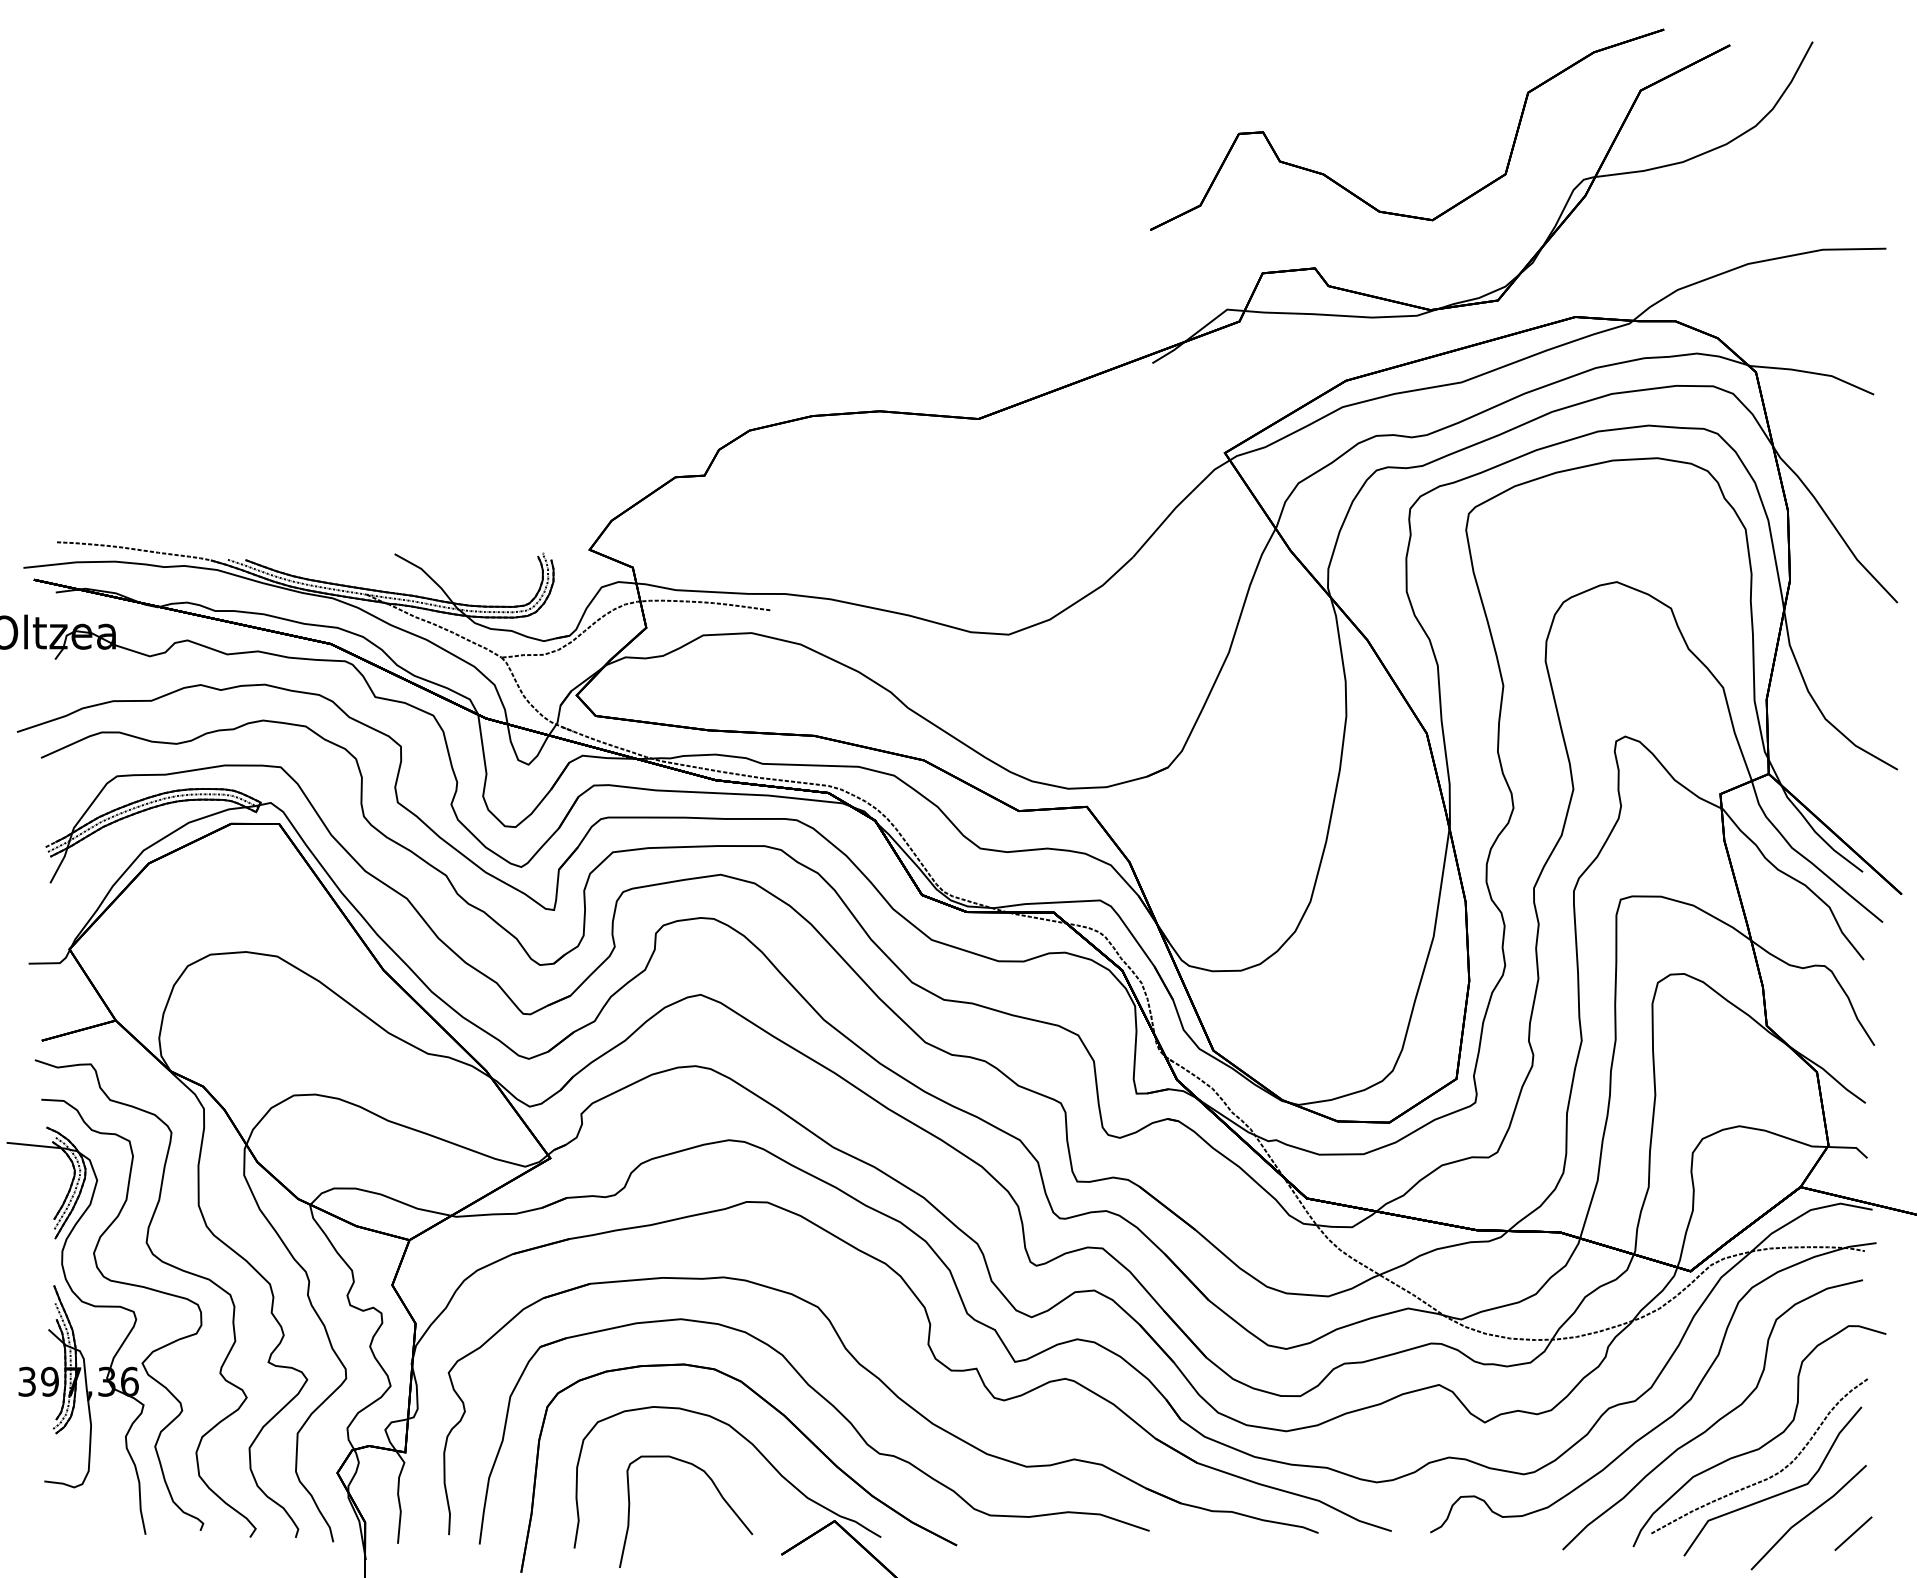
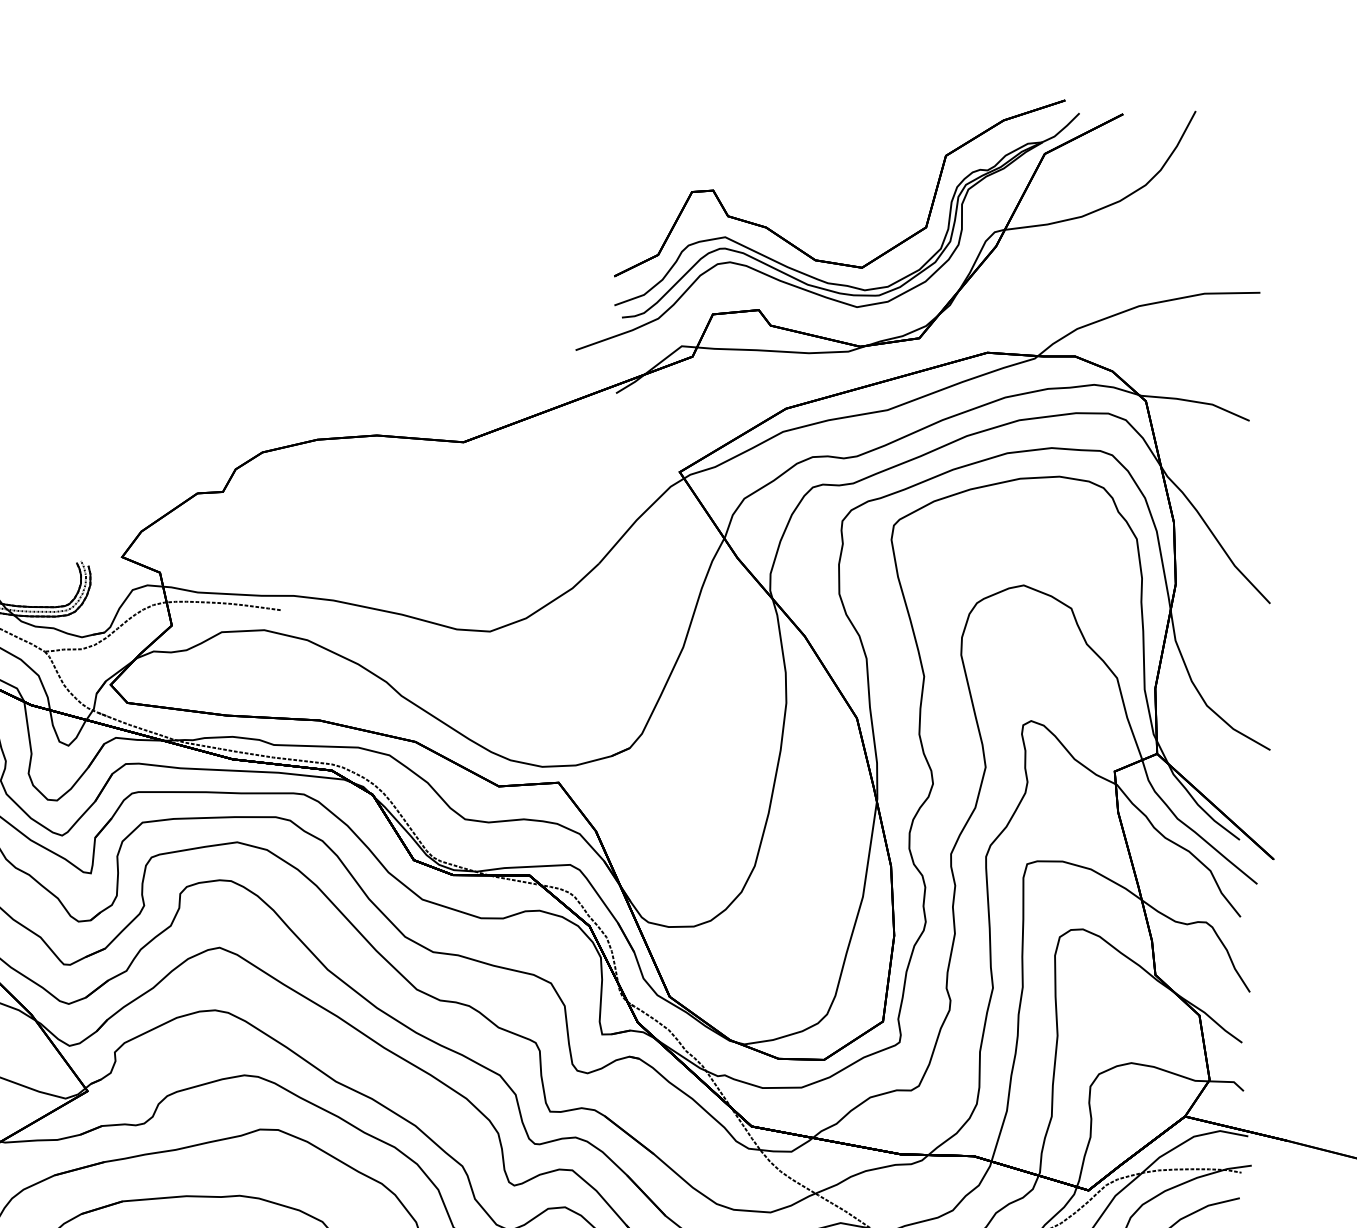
part: (1375, 229) -> (811, 275), added

